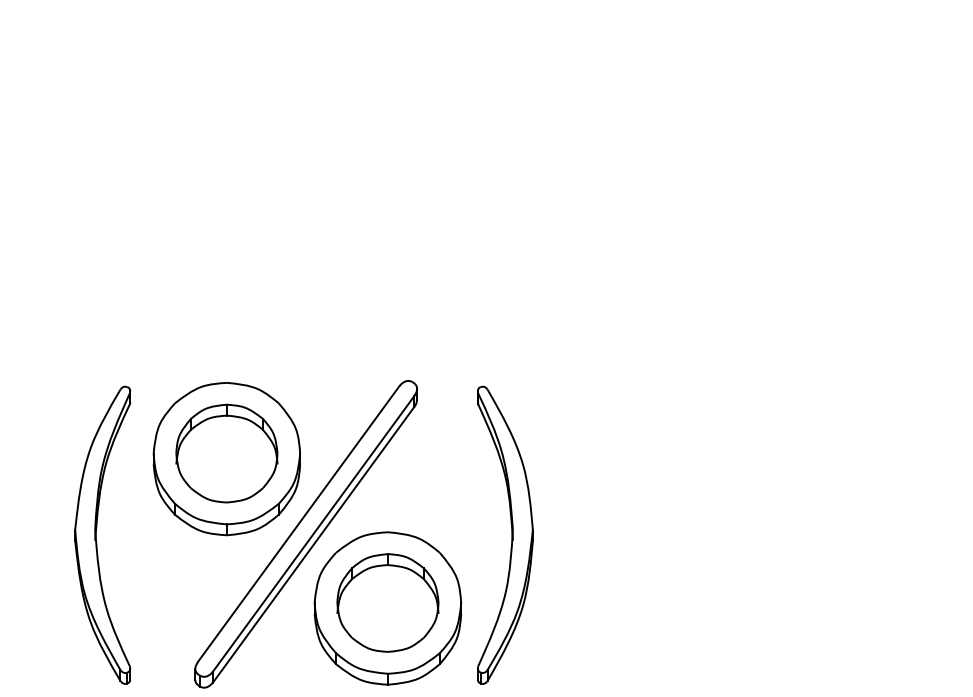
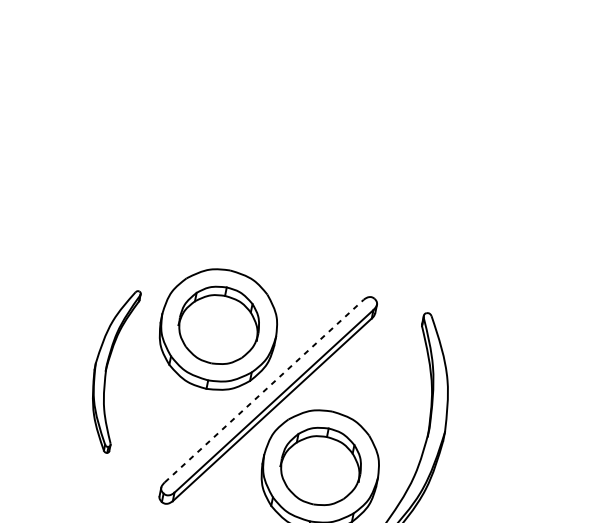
line: (299, 523) -> (264, 390), solid -> dashed
part: (102, 534) -> (109, 368), size x0.7

